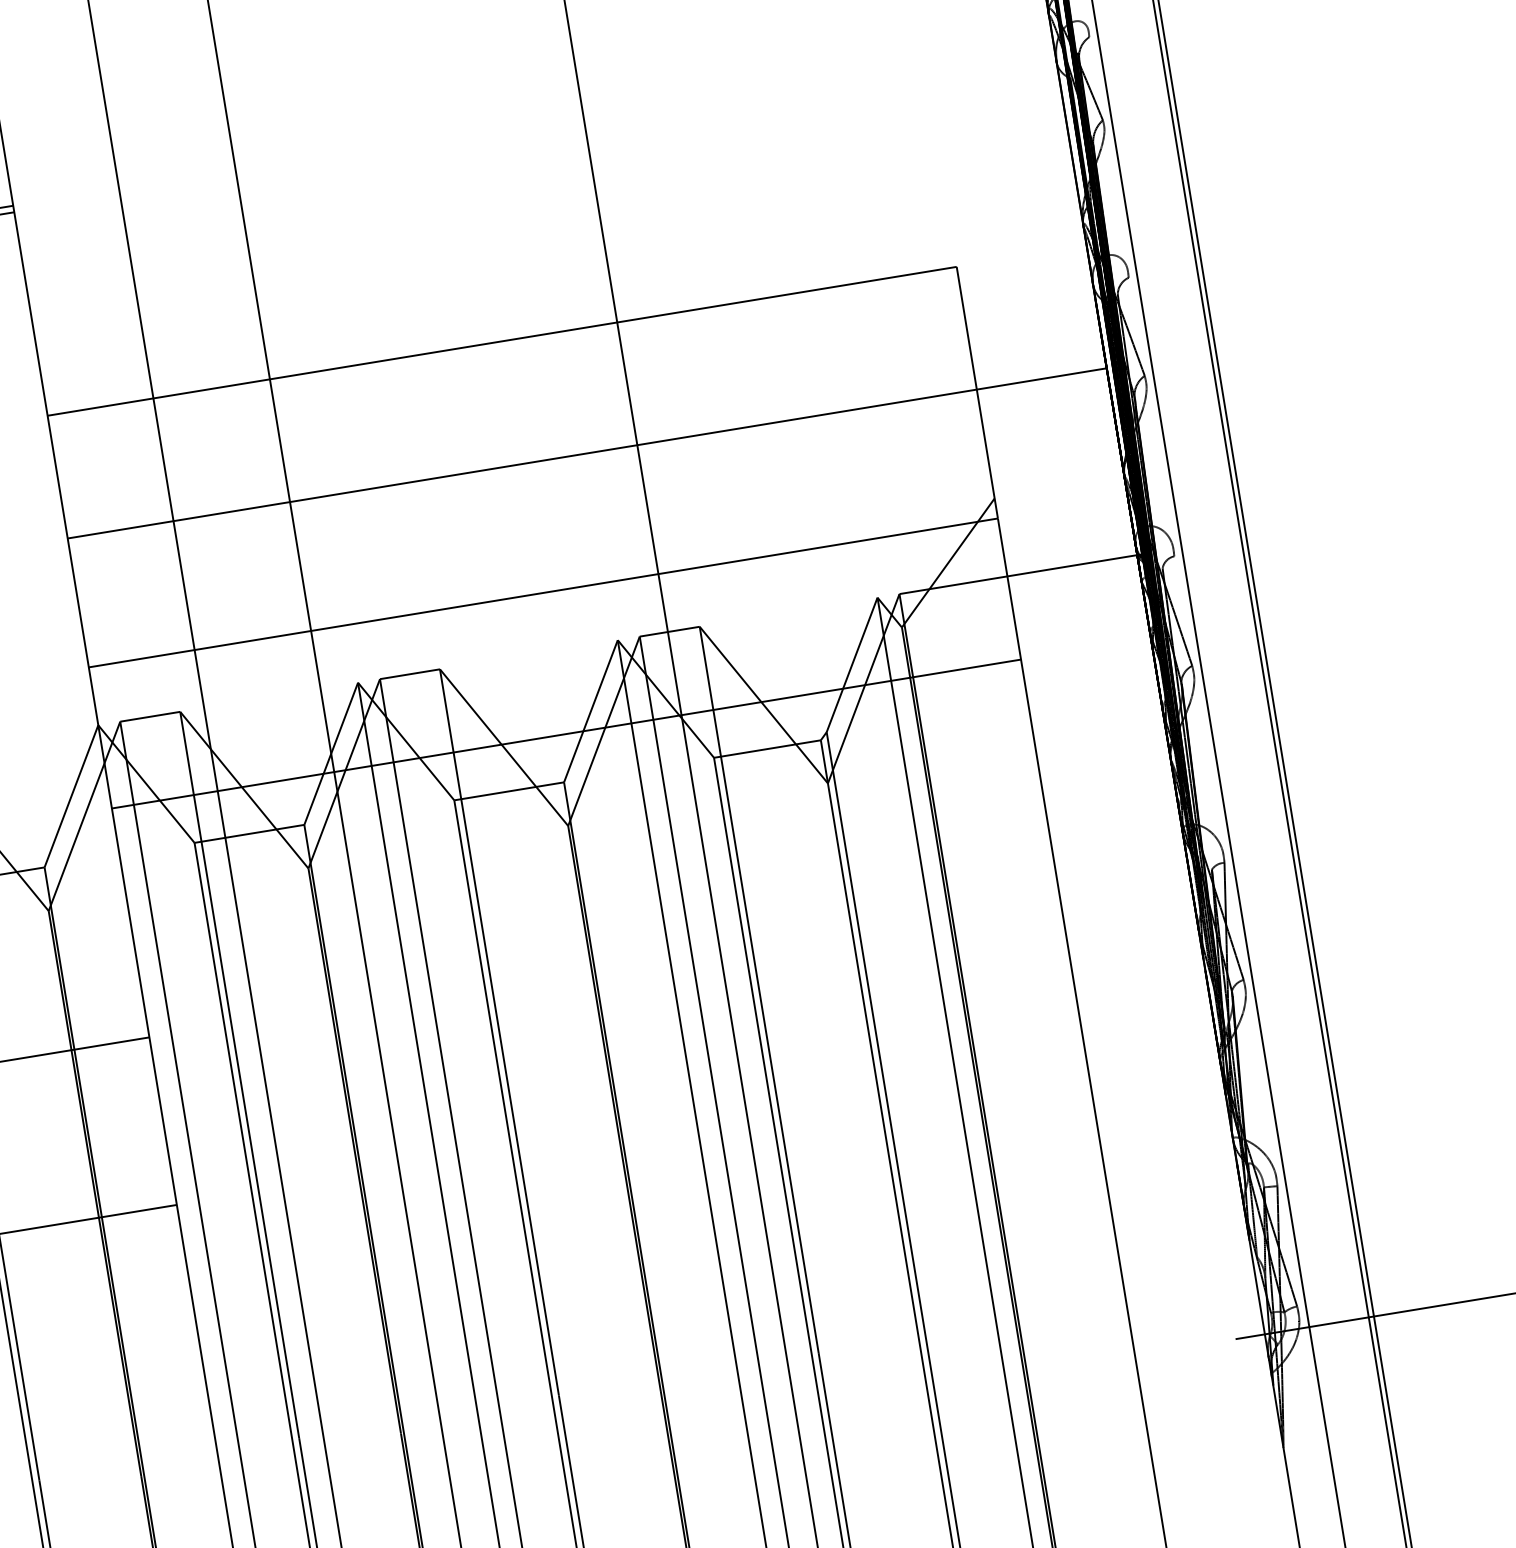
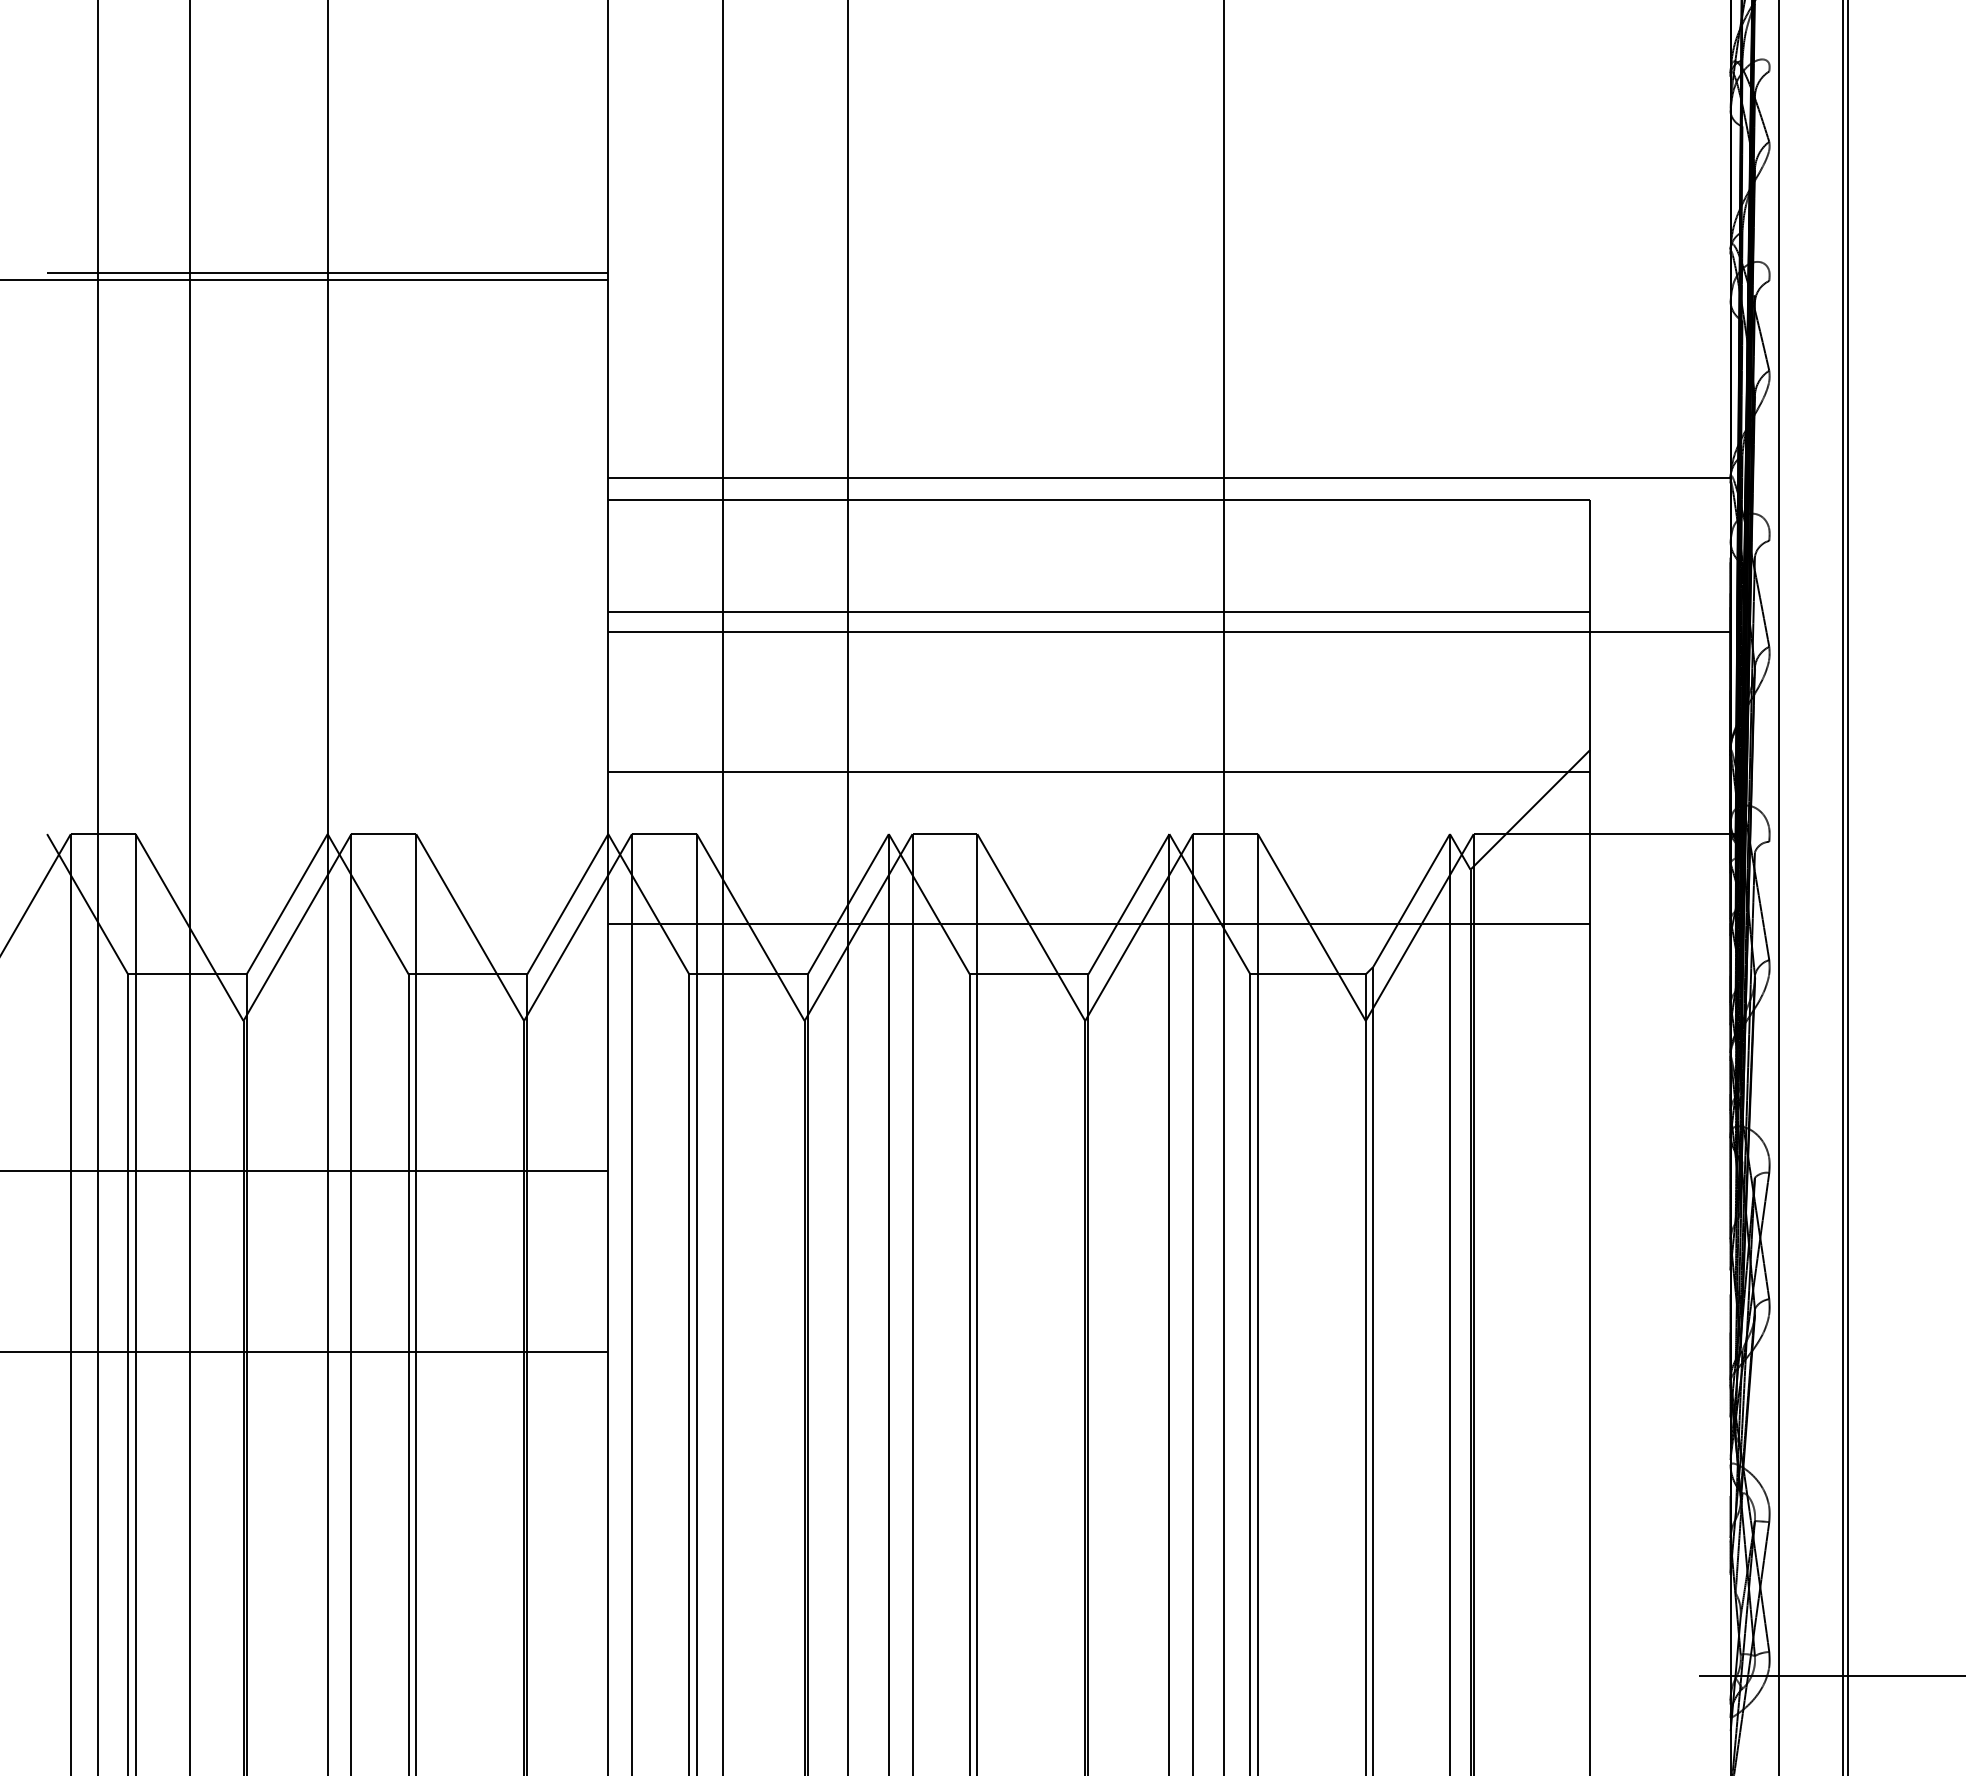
line: (563, 310) -> (1169, 478), added
line: (519, 445) -> (1099, 612), added

